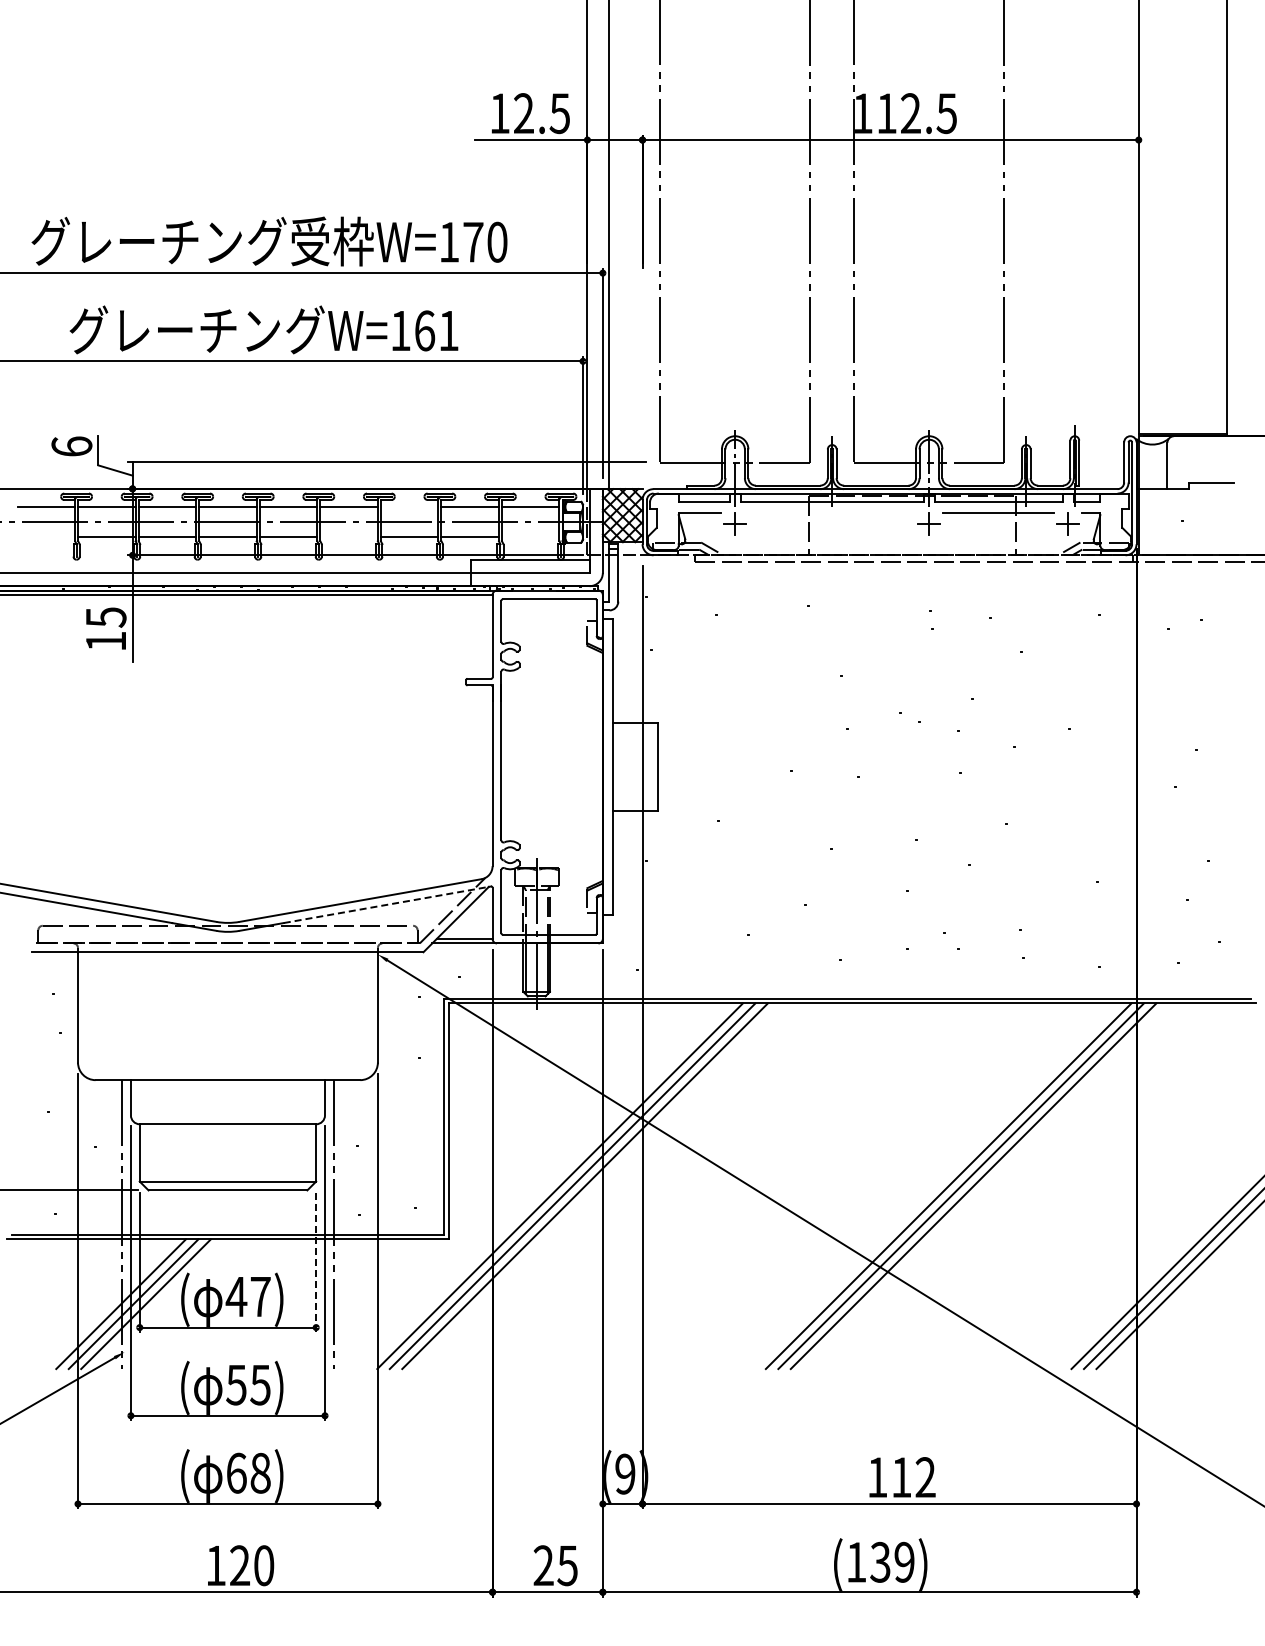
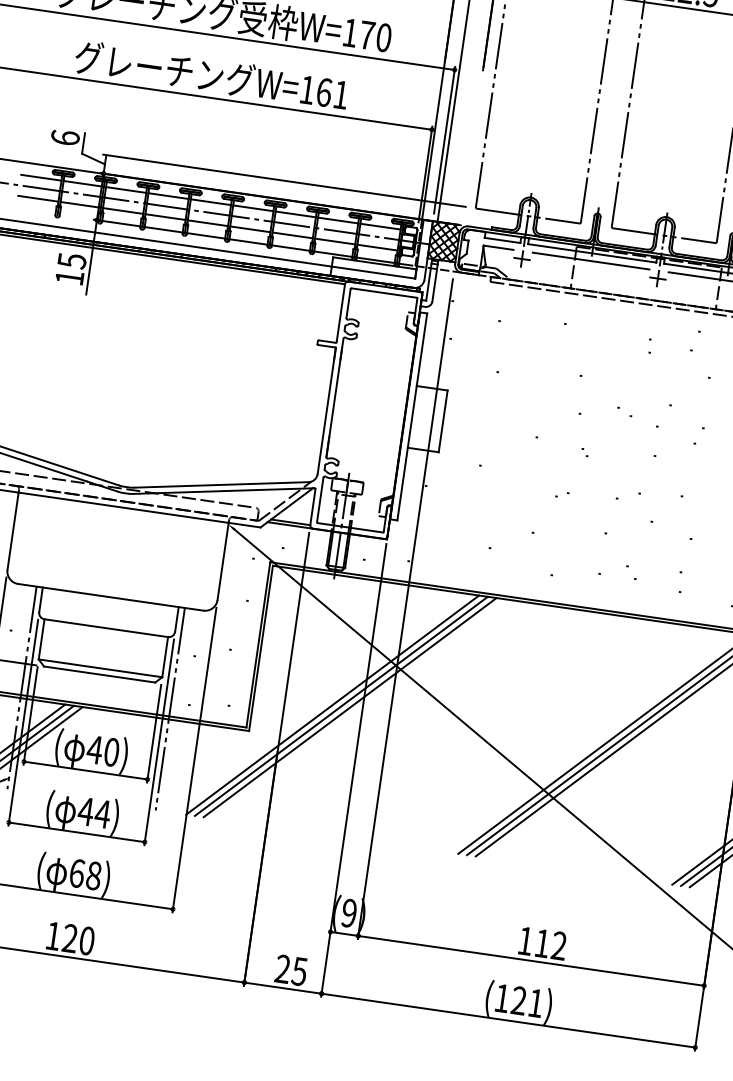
line: (409, 507) -> (295, 214), added
line: (831, 512) -> (590, 260), added
line: (46, 537) -> (38, 198), added
line: (348, 537) -> (249, 229), added
line: (530, 537) -> (377, 247), added
line: (386, 904) -> (239, 490), dashed -> solid
line: (316, 1262) -> (154, 733), dashed -> solid
text: (260, 1296) -> (111, 752), 47) -> 40)
text: (248, 1385) -> (94, 813), 55) -> 44)
text: (892, 1561) -> (527, 1001), (139) -> (121)

